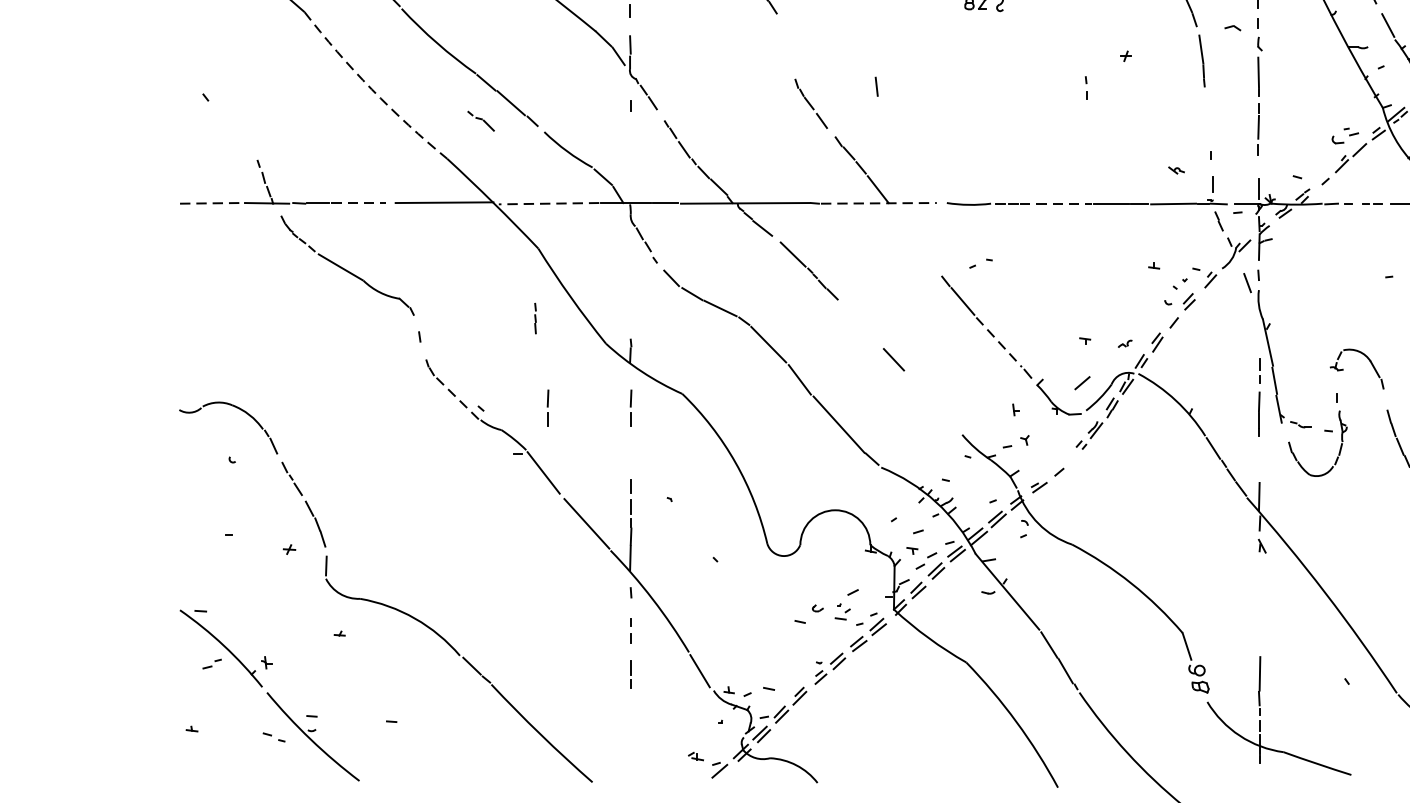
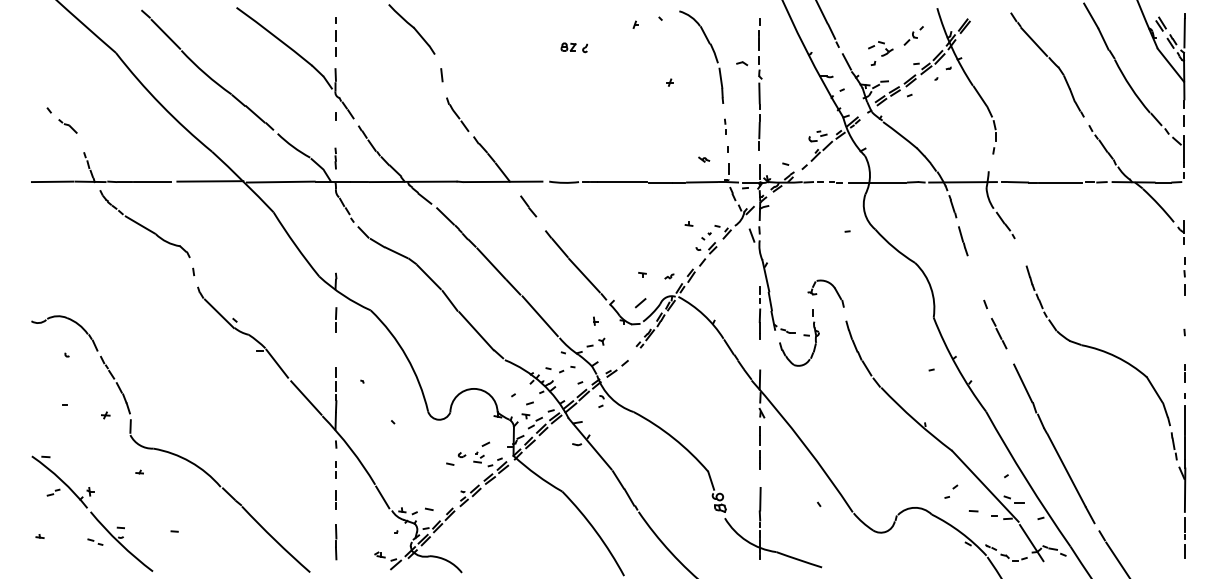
line: (876, 87) -> (441, 75), moved
part: (1086, 87) -> (725, 126), moved
arc: (372, 90) -> (161, 105), dashed -> solid
part: (480, 121) -> (67, 126), moved
line: (210, 202) -> (52, 181), dashed -> solid
line: (358, 202) -> (152, 181), dashed -> solid
line: (879, 202) -> (503, 181), dashed -> solid
line: (548, 204) -> (280, 182), dashed -> solid
line: (1056, 204) -> (623, 182), dashed -> solid
line: (916, 239) -> (528, 206), added
part: (981, 263) -> (567, 369), moved
line: (535, 318) -> (335, 158), moved
line: (861, 324) -> (491, 263), added
line: (999, 342) -> (584, 275), dashed -> solid
line: (458, 399) -> (219, 314), dashed -> solid
line: (932, 402) -> (539, 316), added
line: (548, 407) -> (280, 319), removed
line: (1258, 594) -> (759, 445), added
line: (631, 737) -> (336, 542), added

